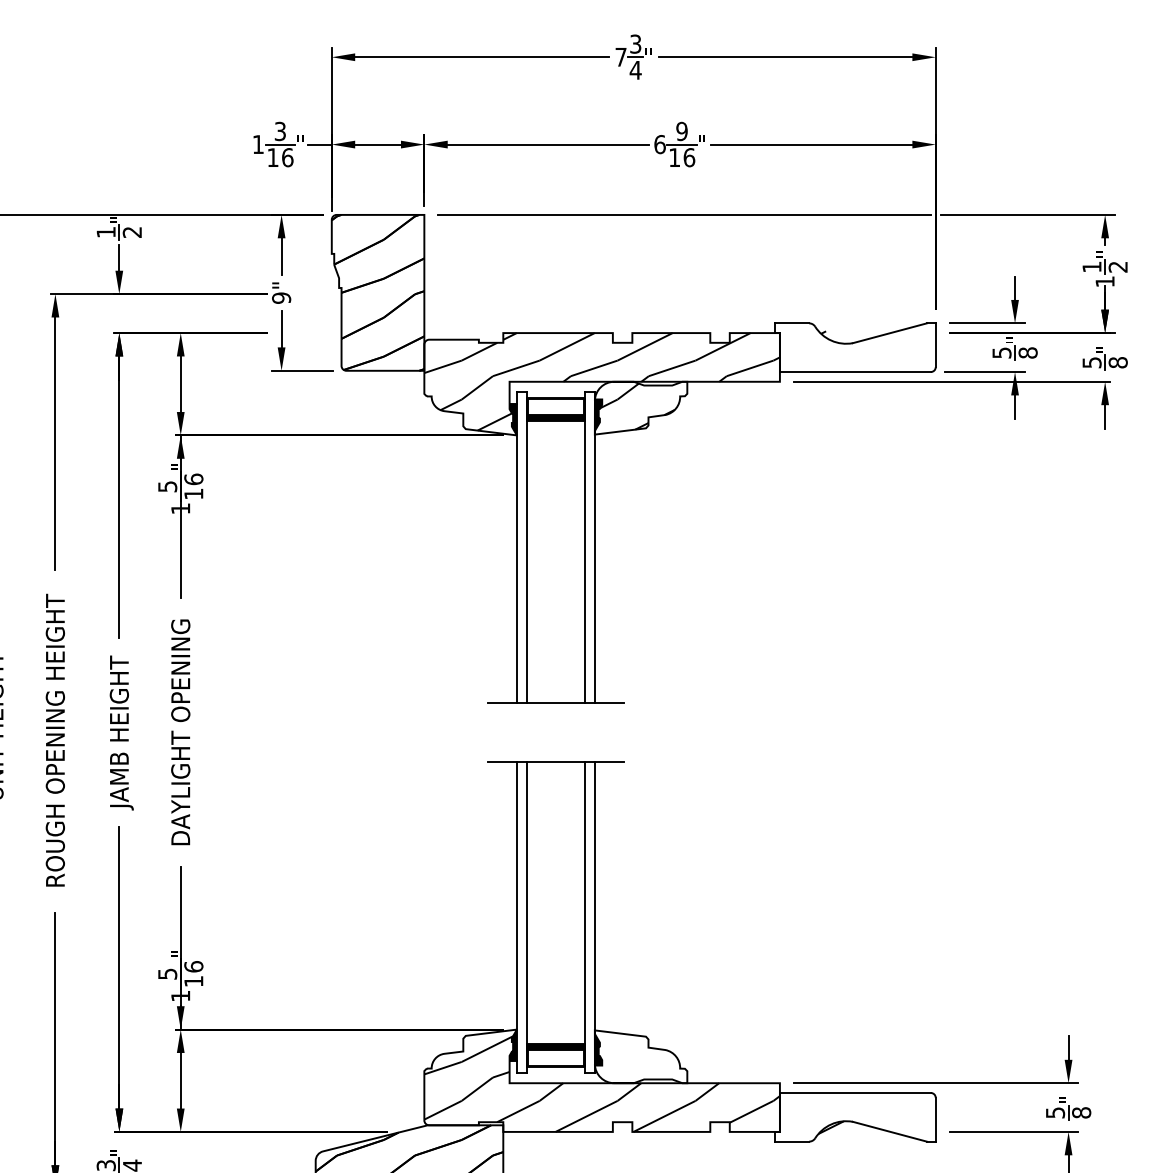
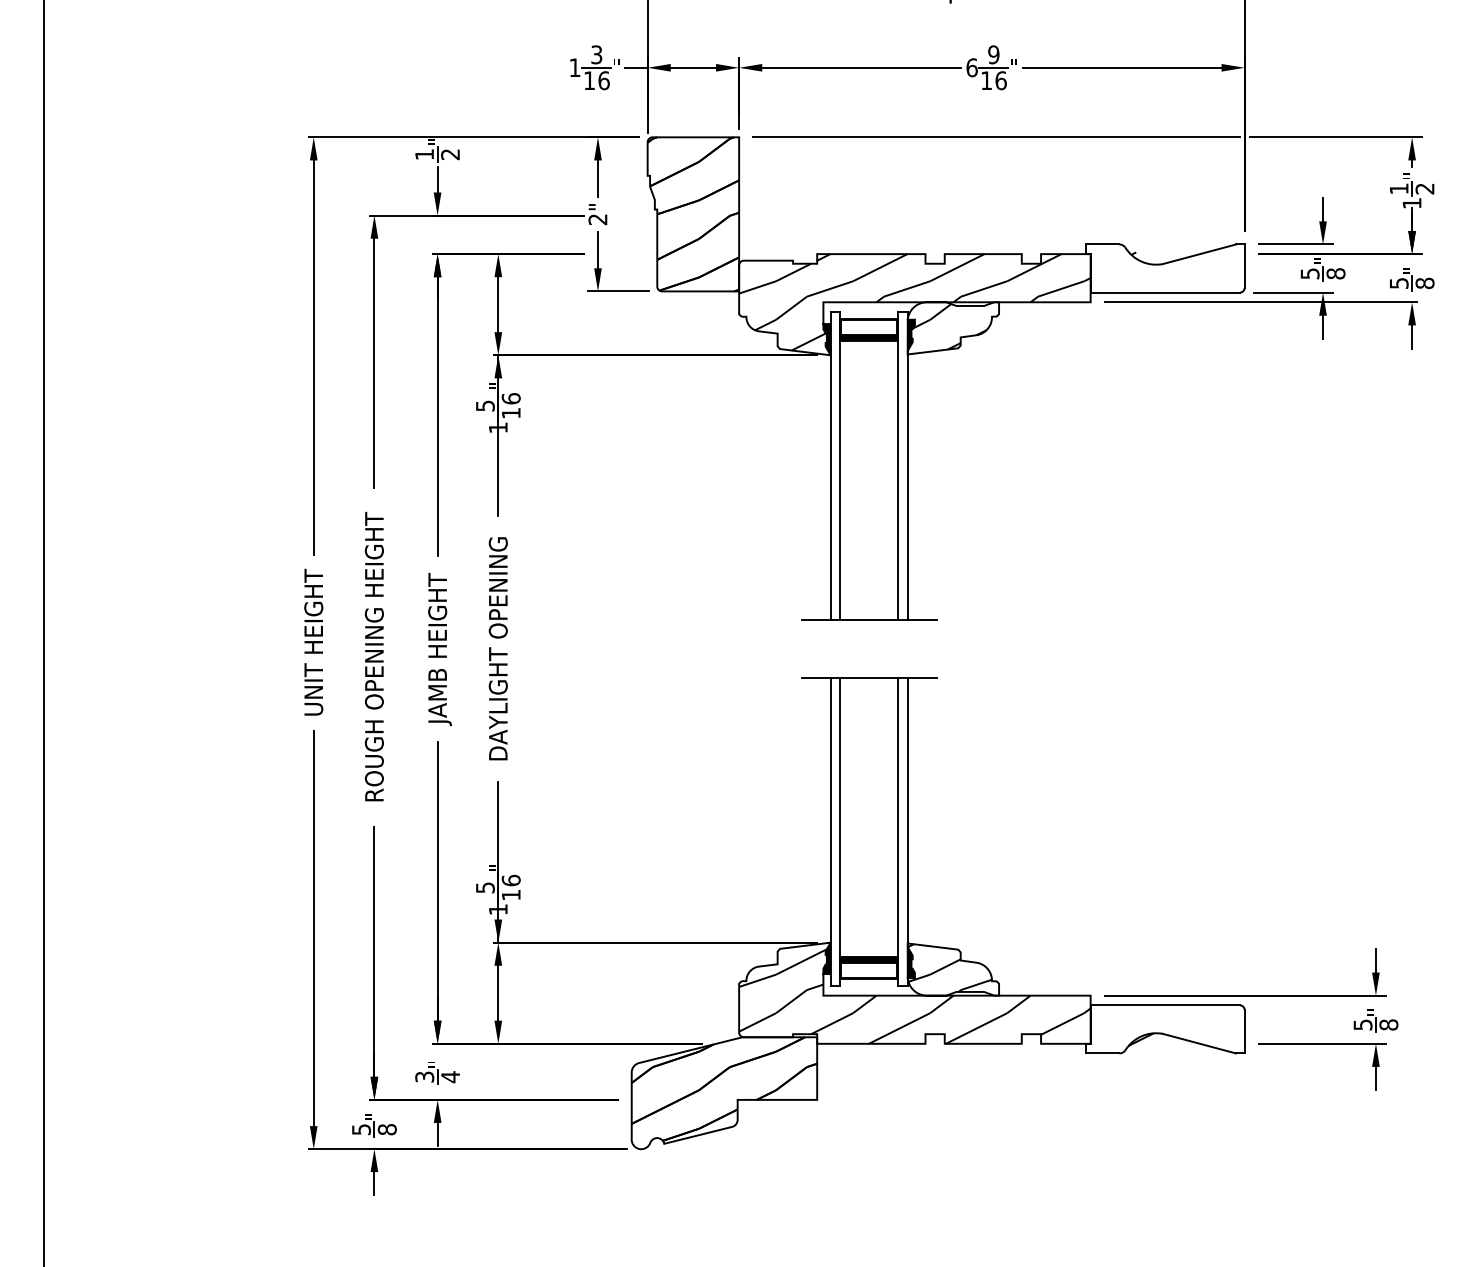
text: (281, 298) -> (597, 219), 9" -> 2"
hatch: (637, 1054) -> (949, 967), added

